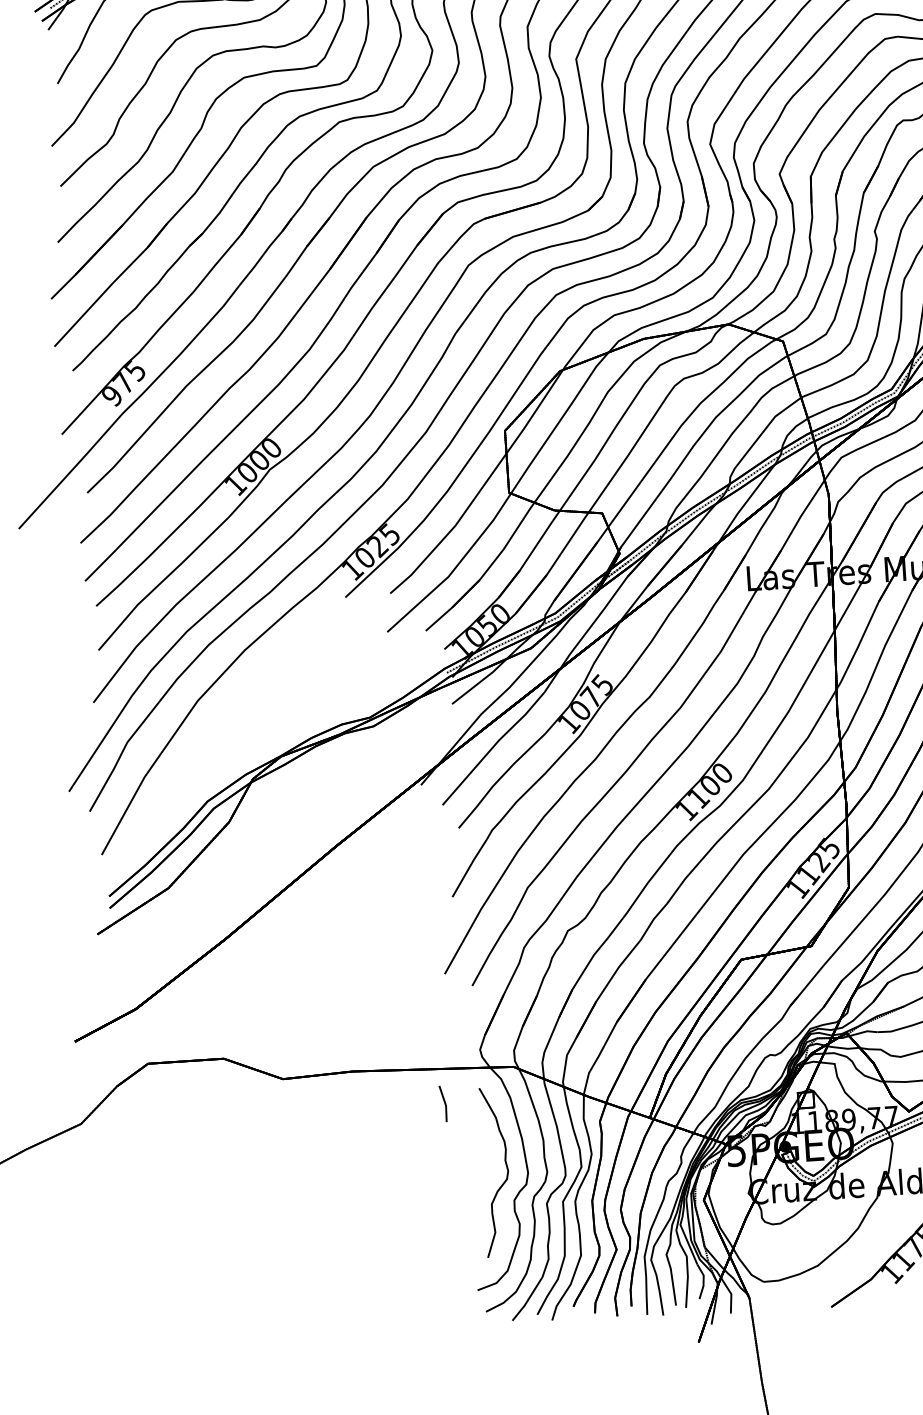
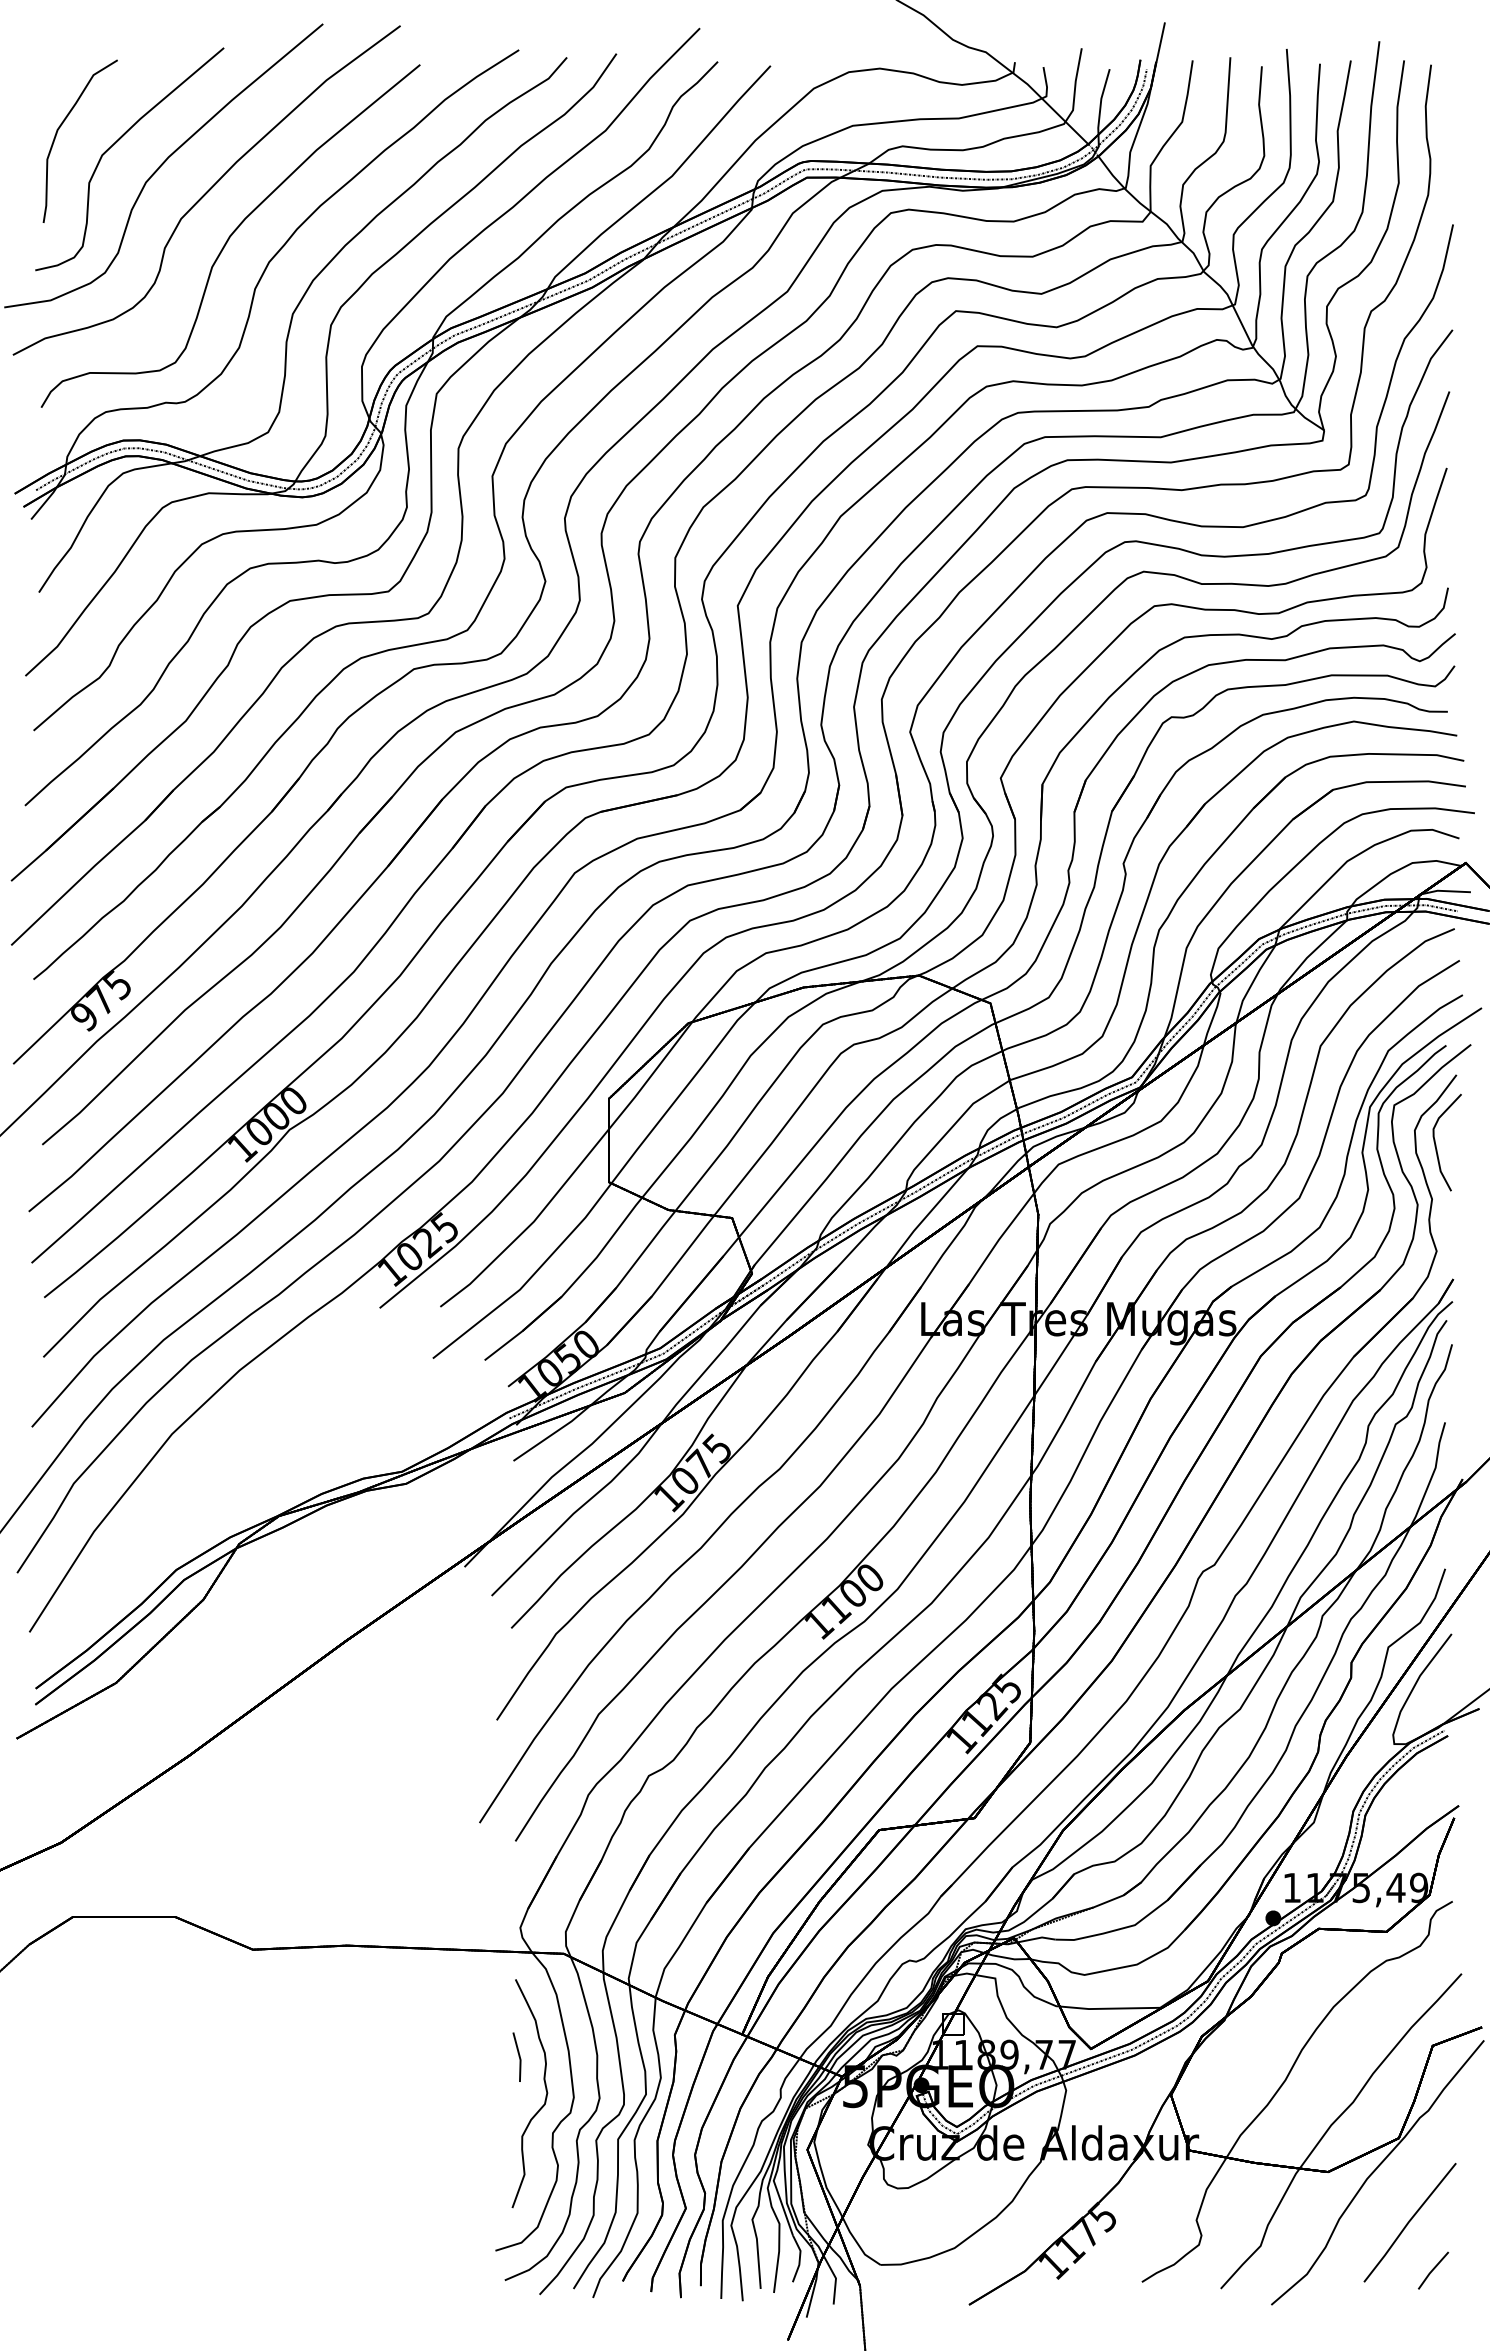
line: (444, 1103) -> (518, 2056), moved

